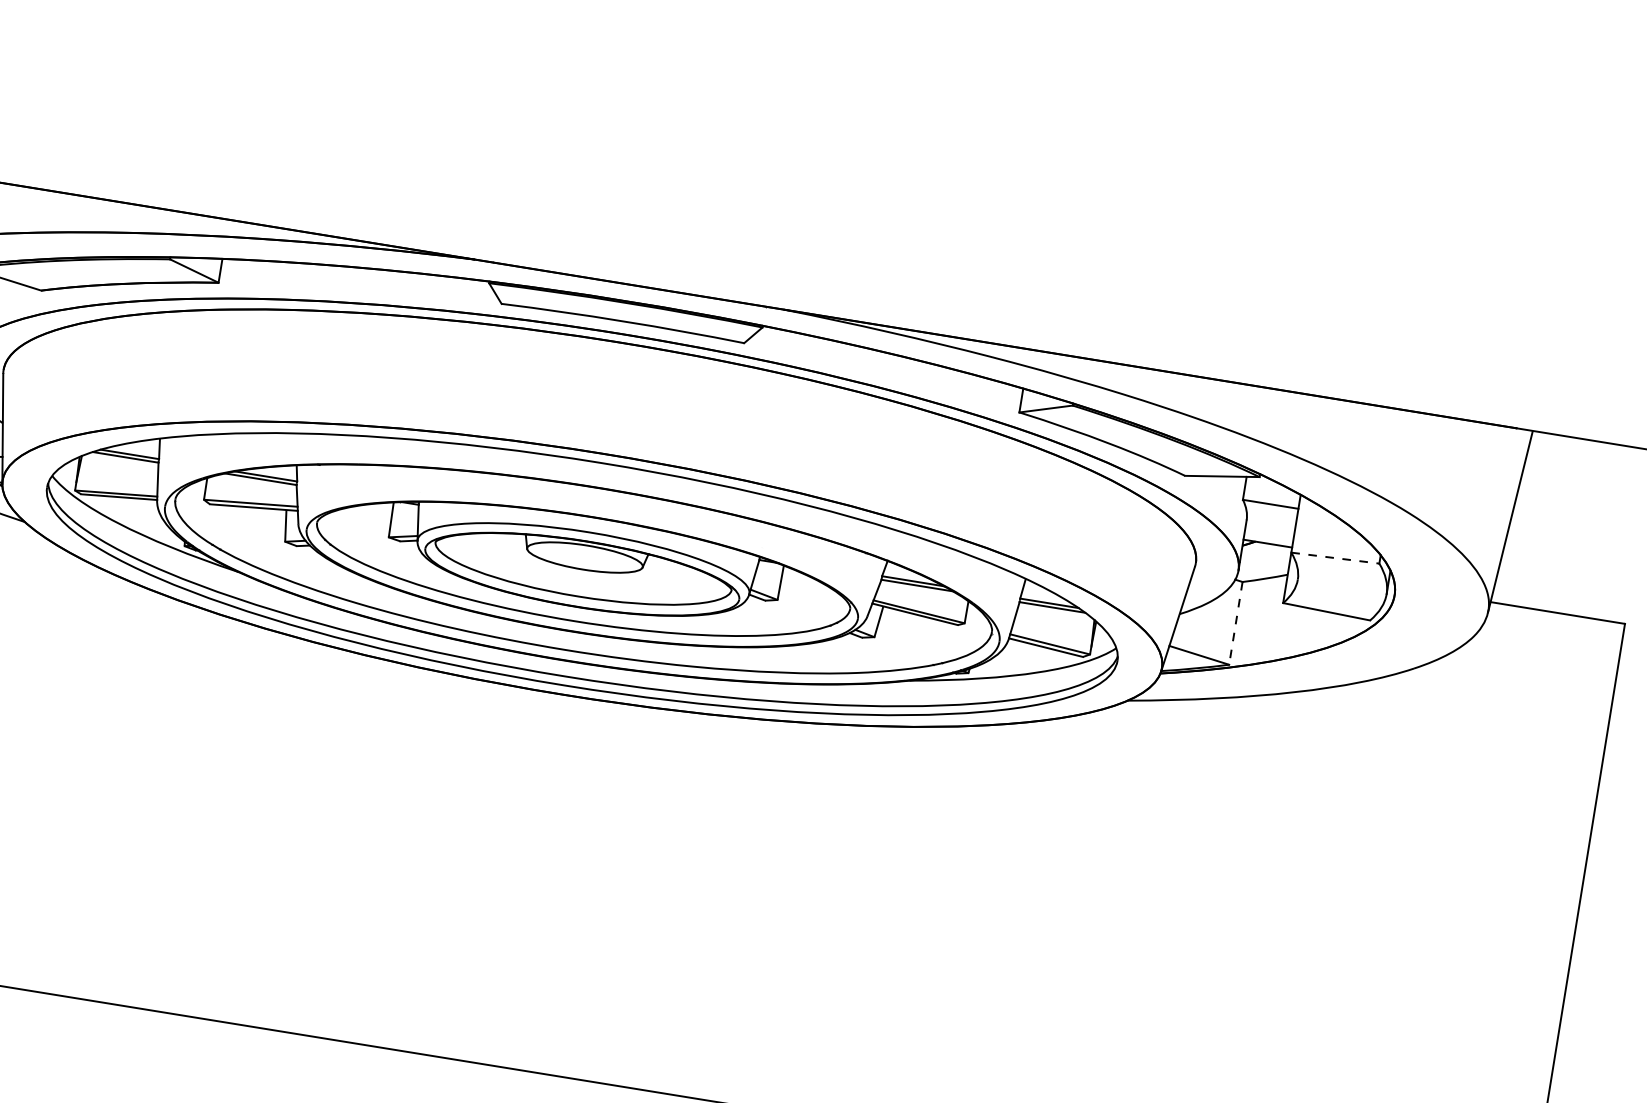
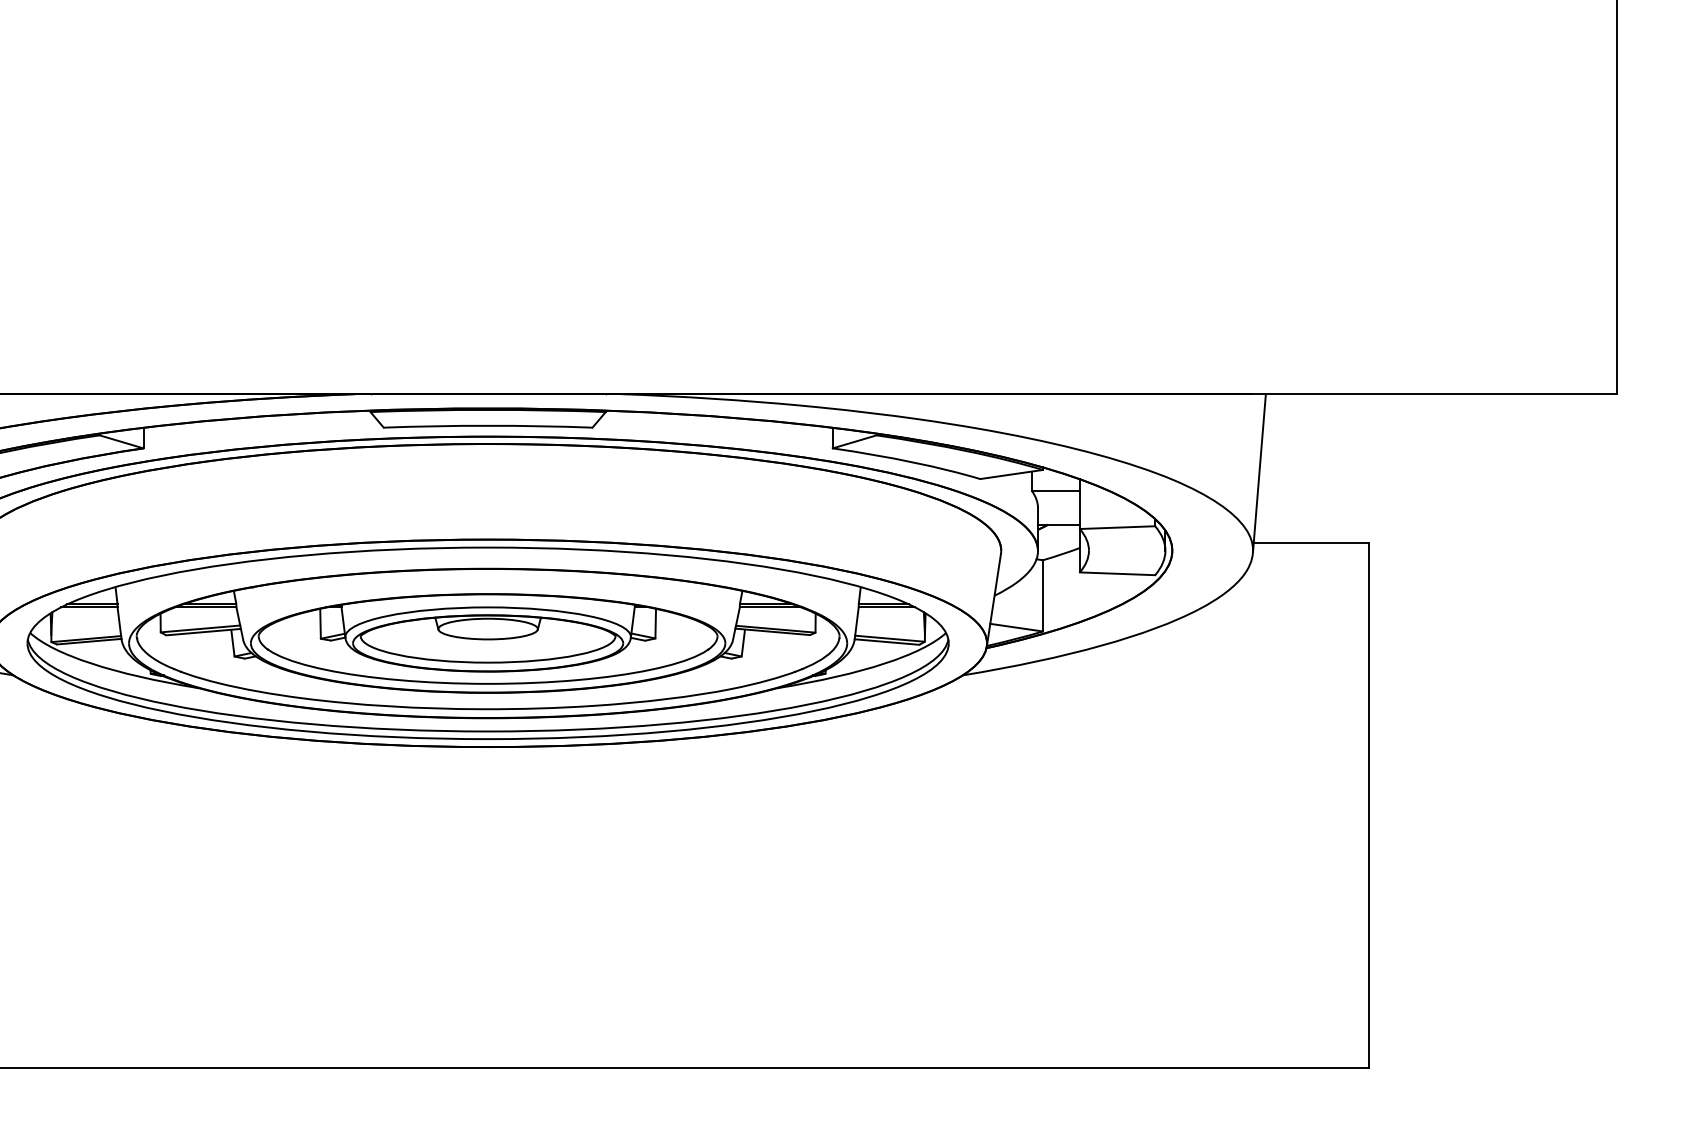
line: (1335, 557) -> (1117, 527), dashed -> solid
line: (1235, 622) -> (1042, 595), dashed -> solid

